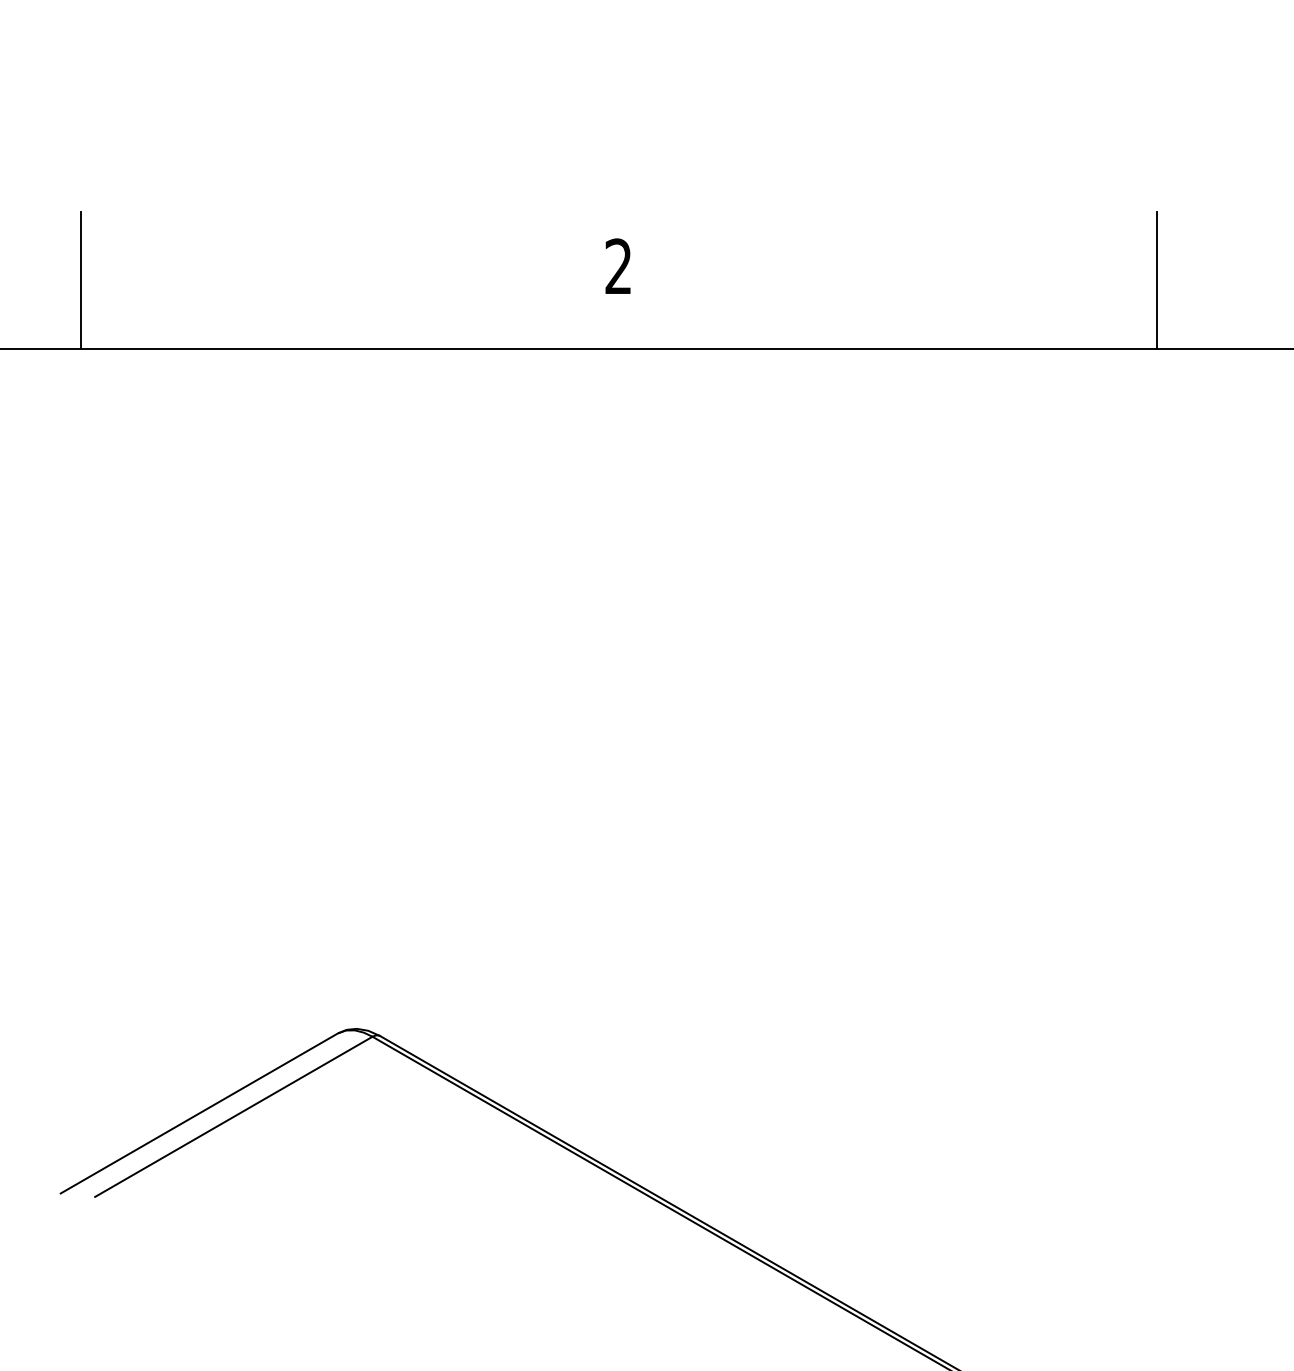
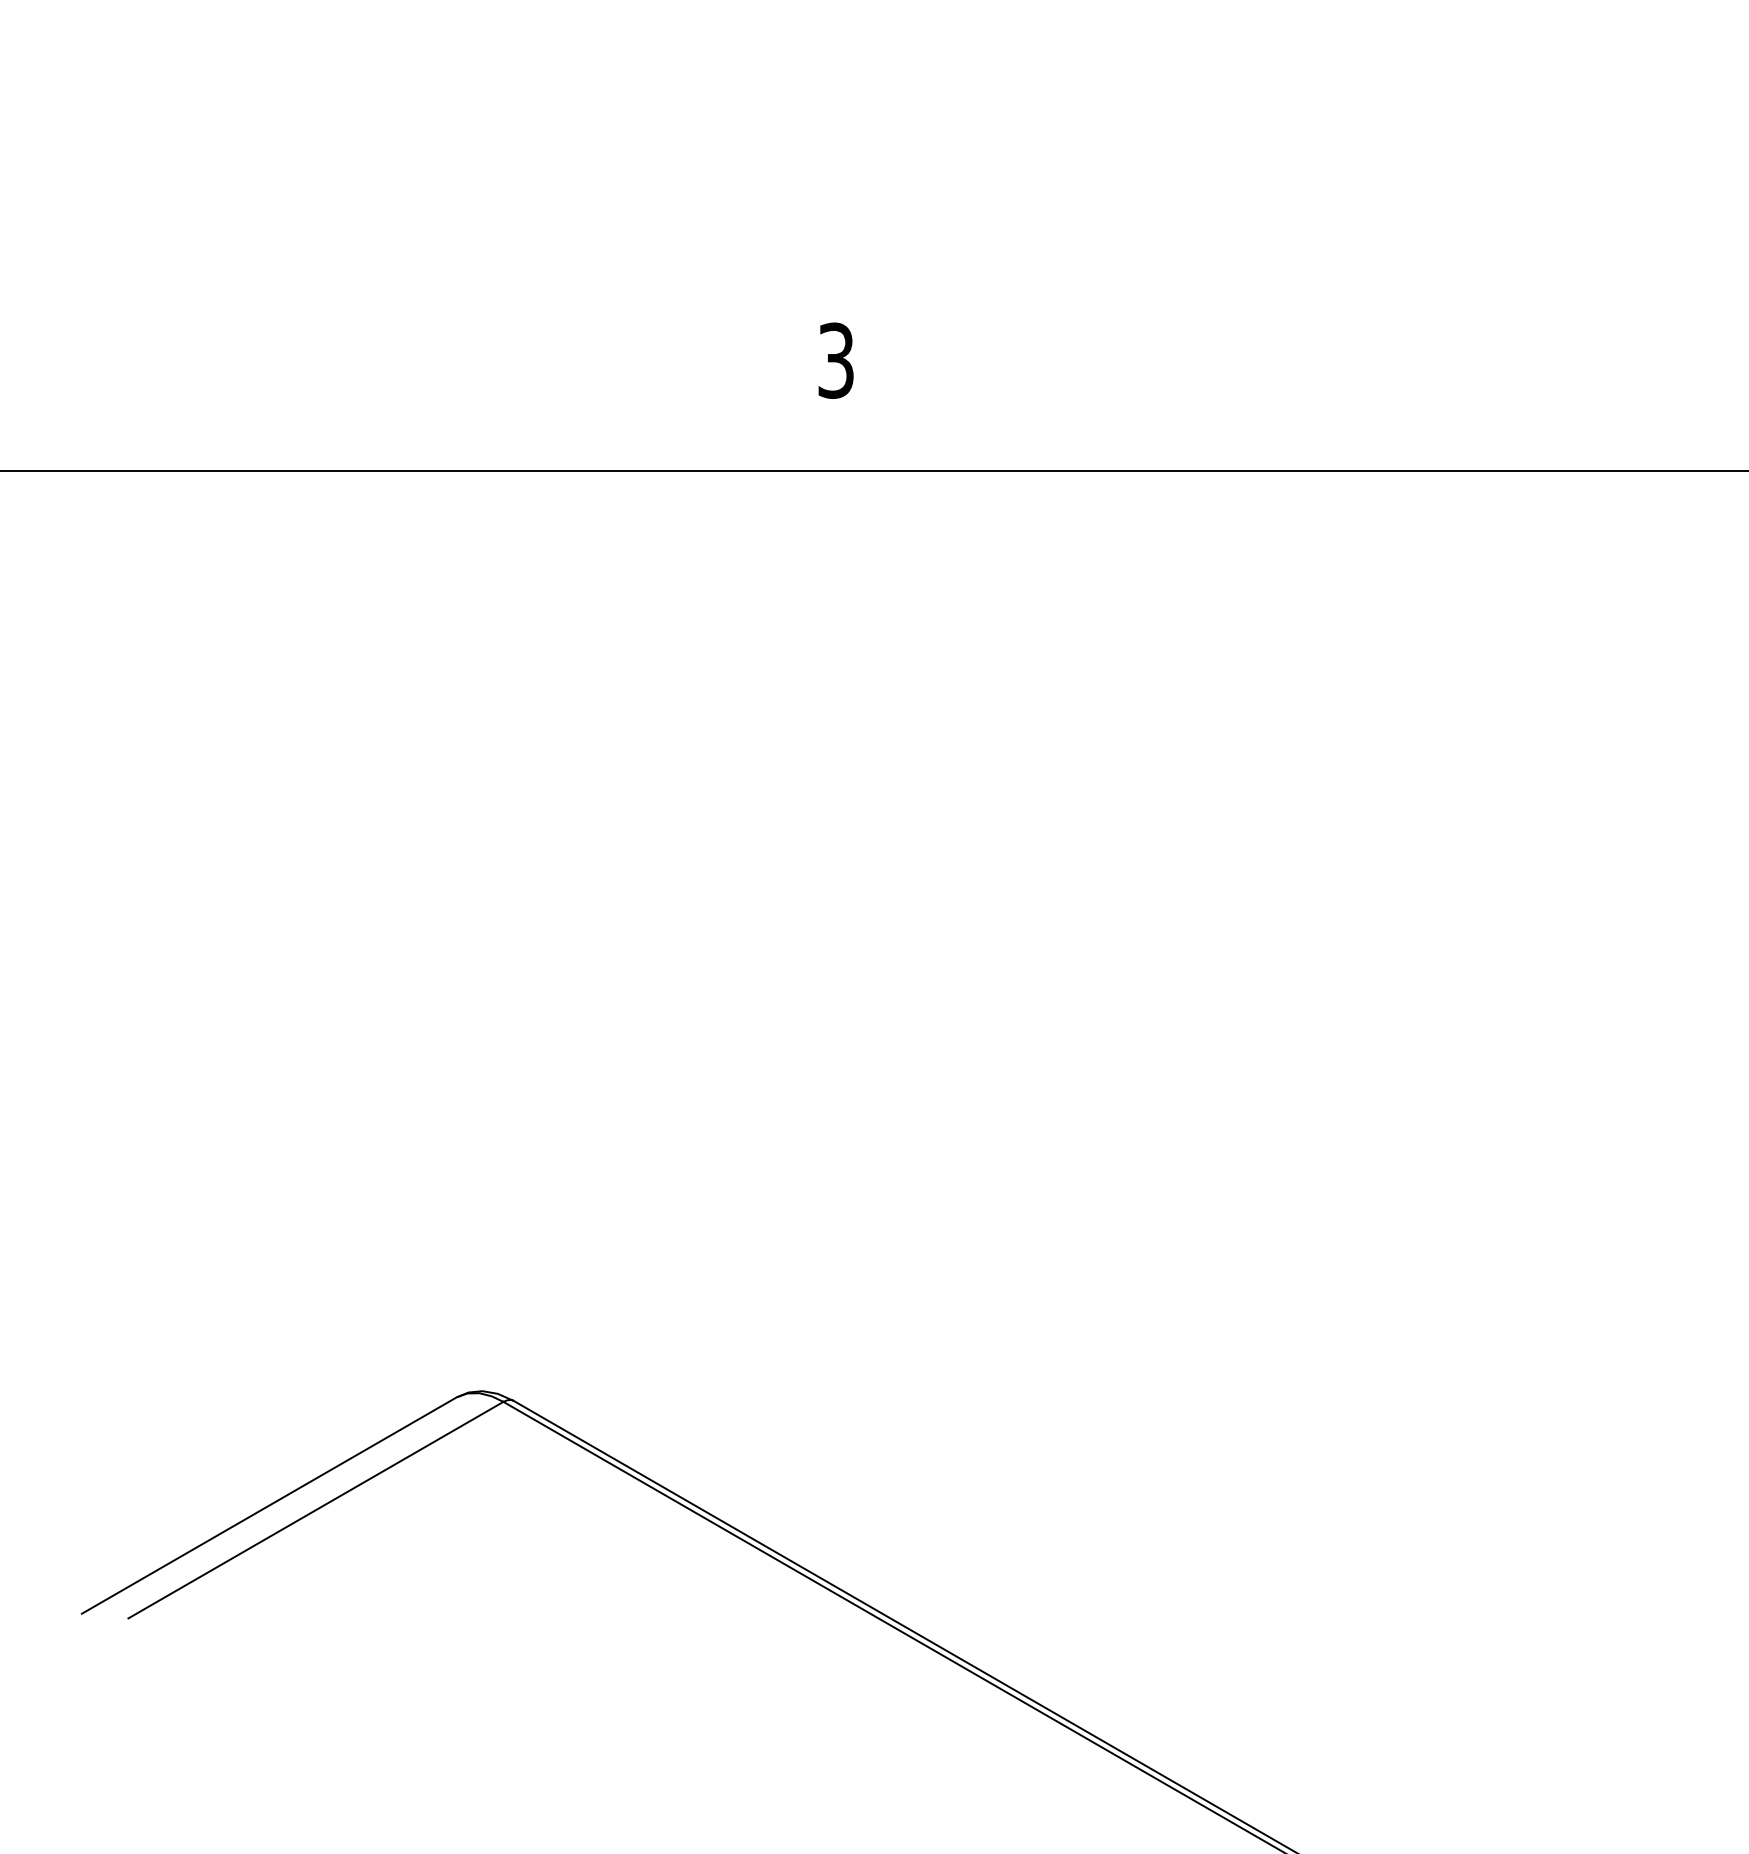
text: (618, 266) -> (835, 360), 2 -> 3
line: (81, 279) -> (109, 378), removed
line: (1156, 279) -> (1563, 378), removed

